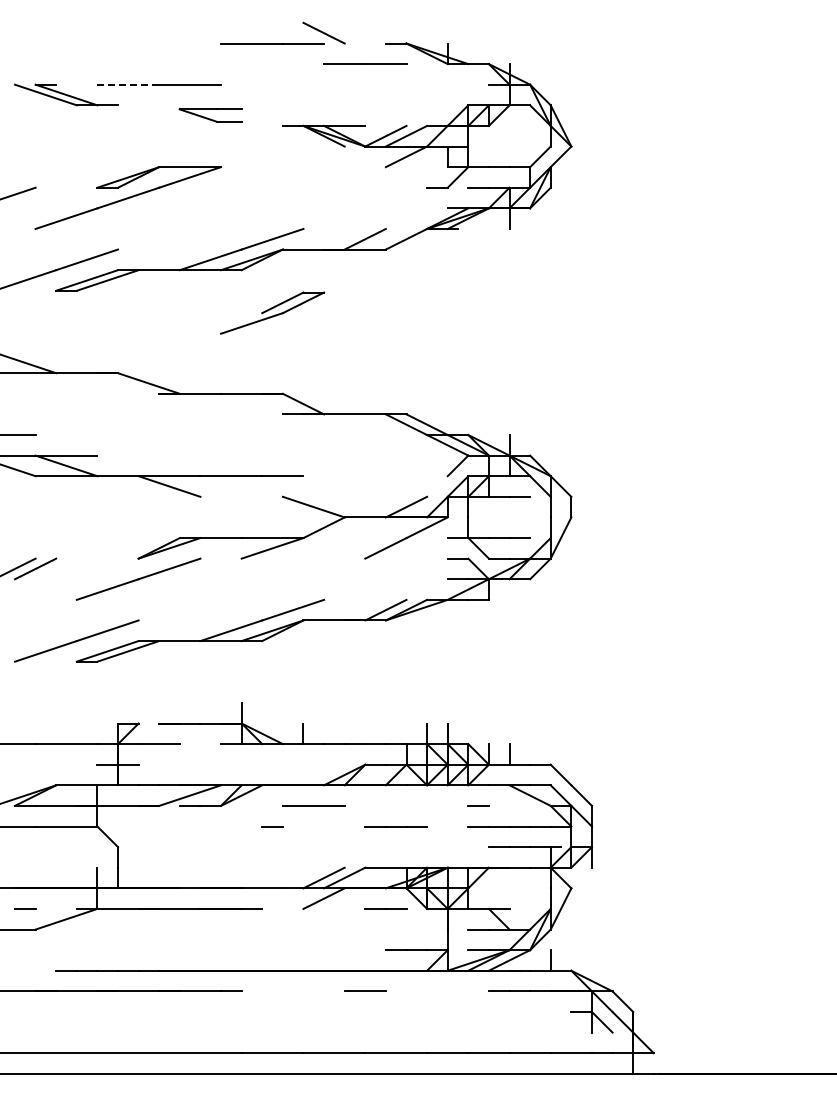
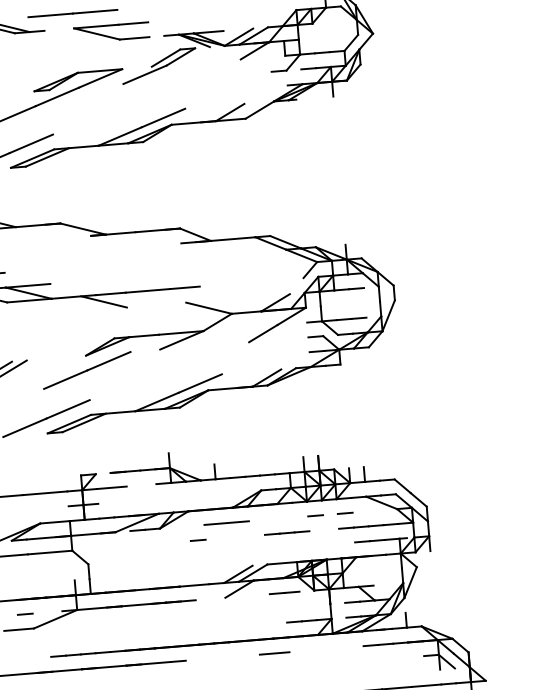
line: (128, 84) -> (50, 15), dashed -> solid
part: (210, 115) -> (111, 32), size x1.67
part: (272, 312) -> (159, 65), moved
line: (437, 805) -> (315, 515), added

